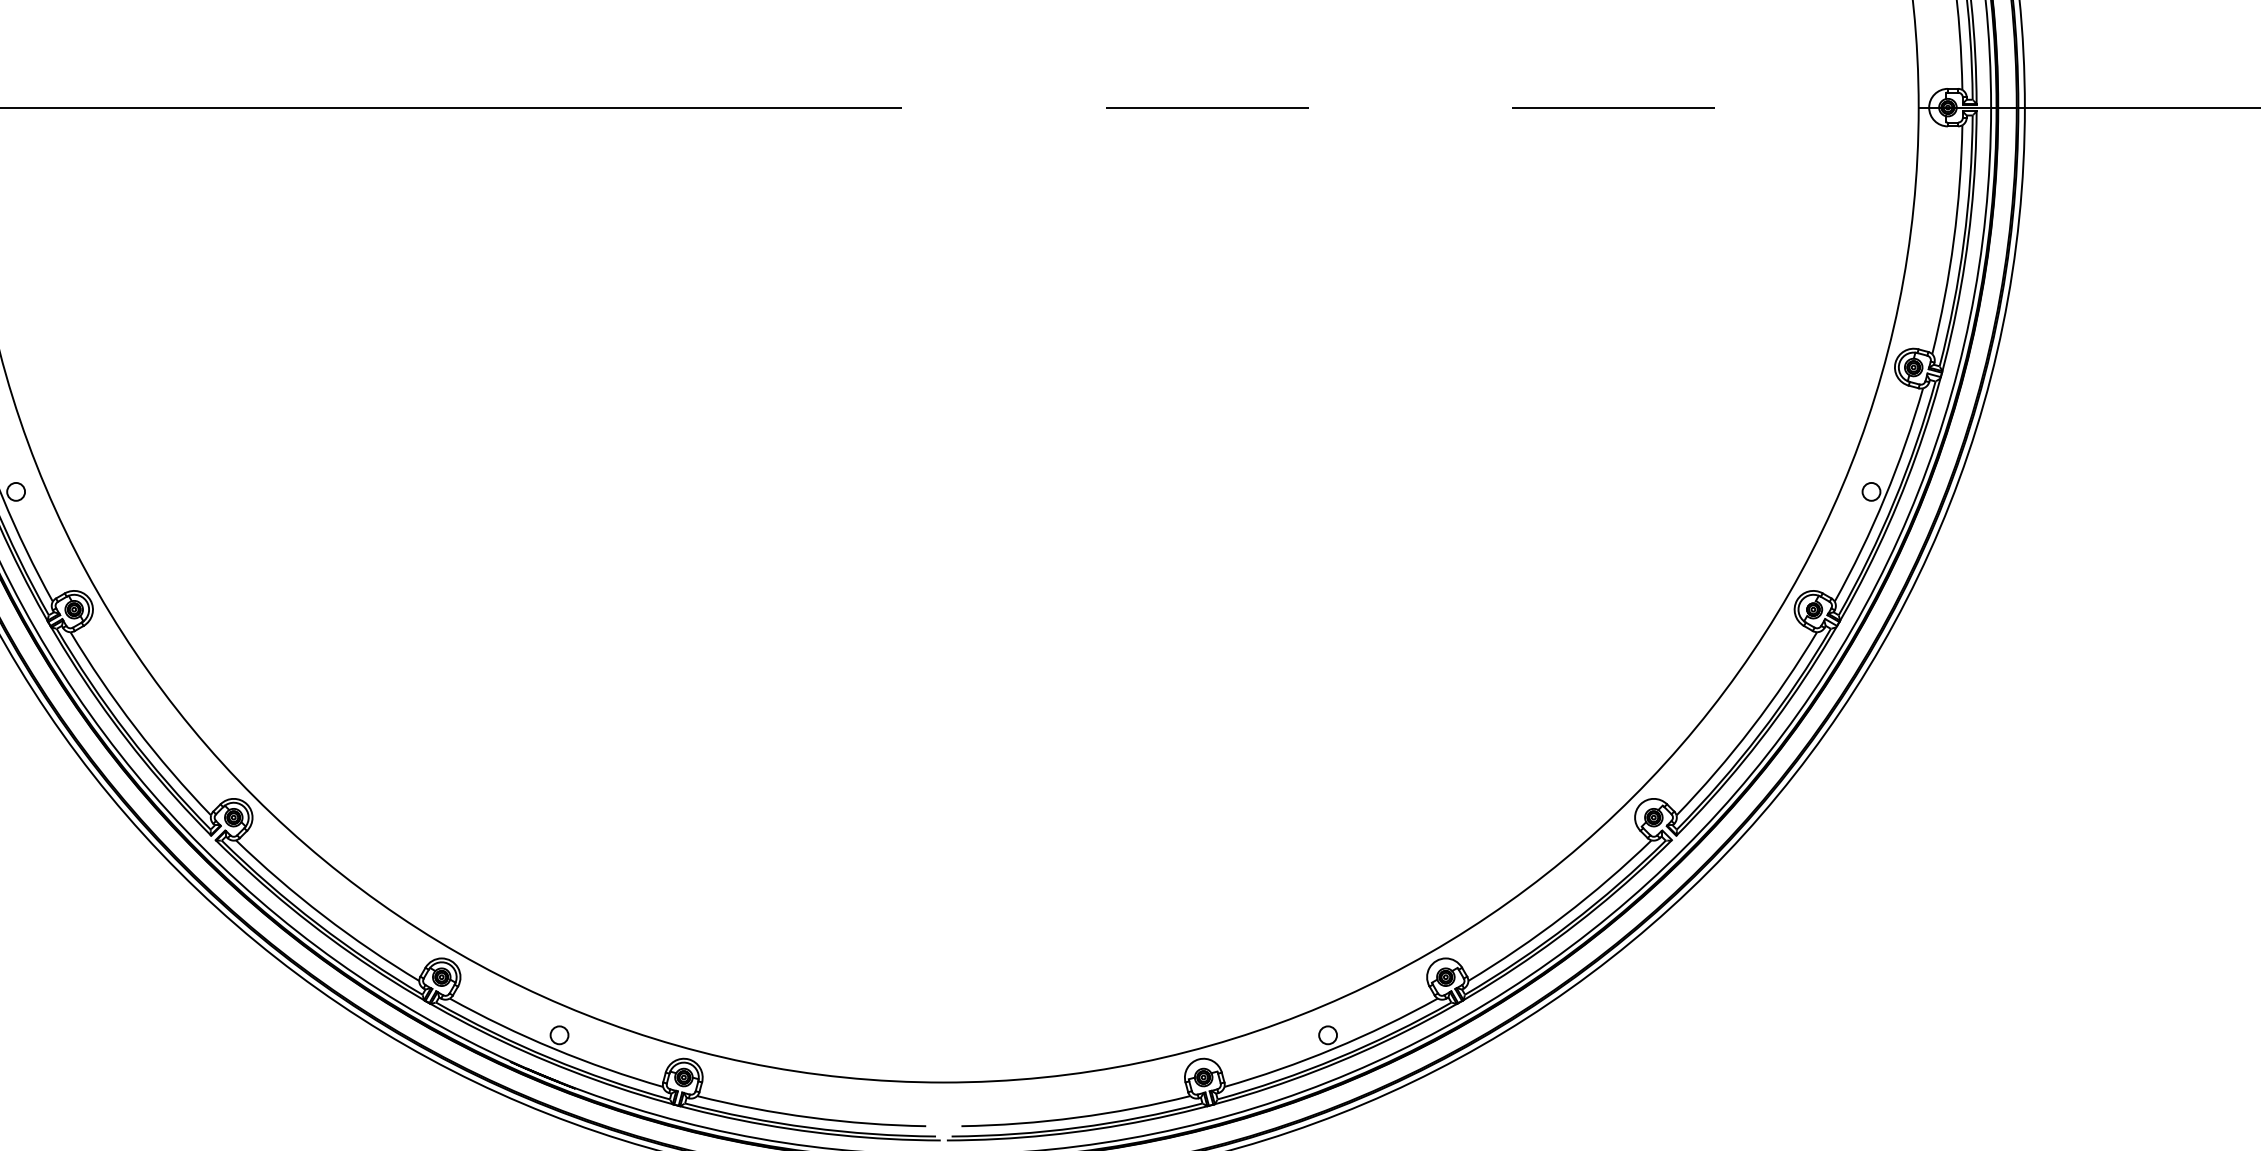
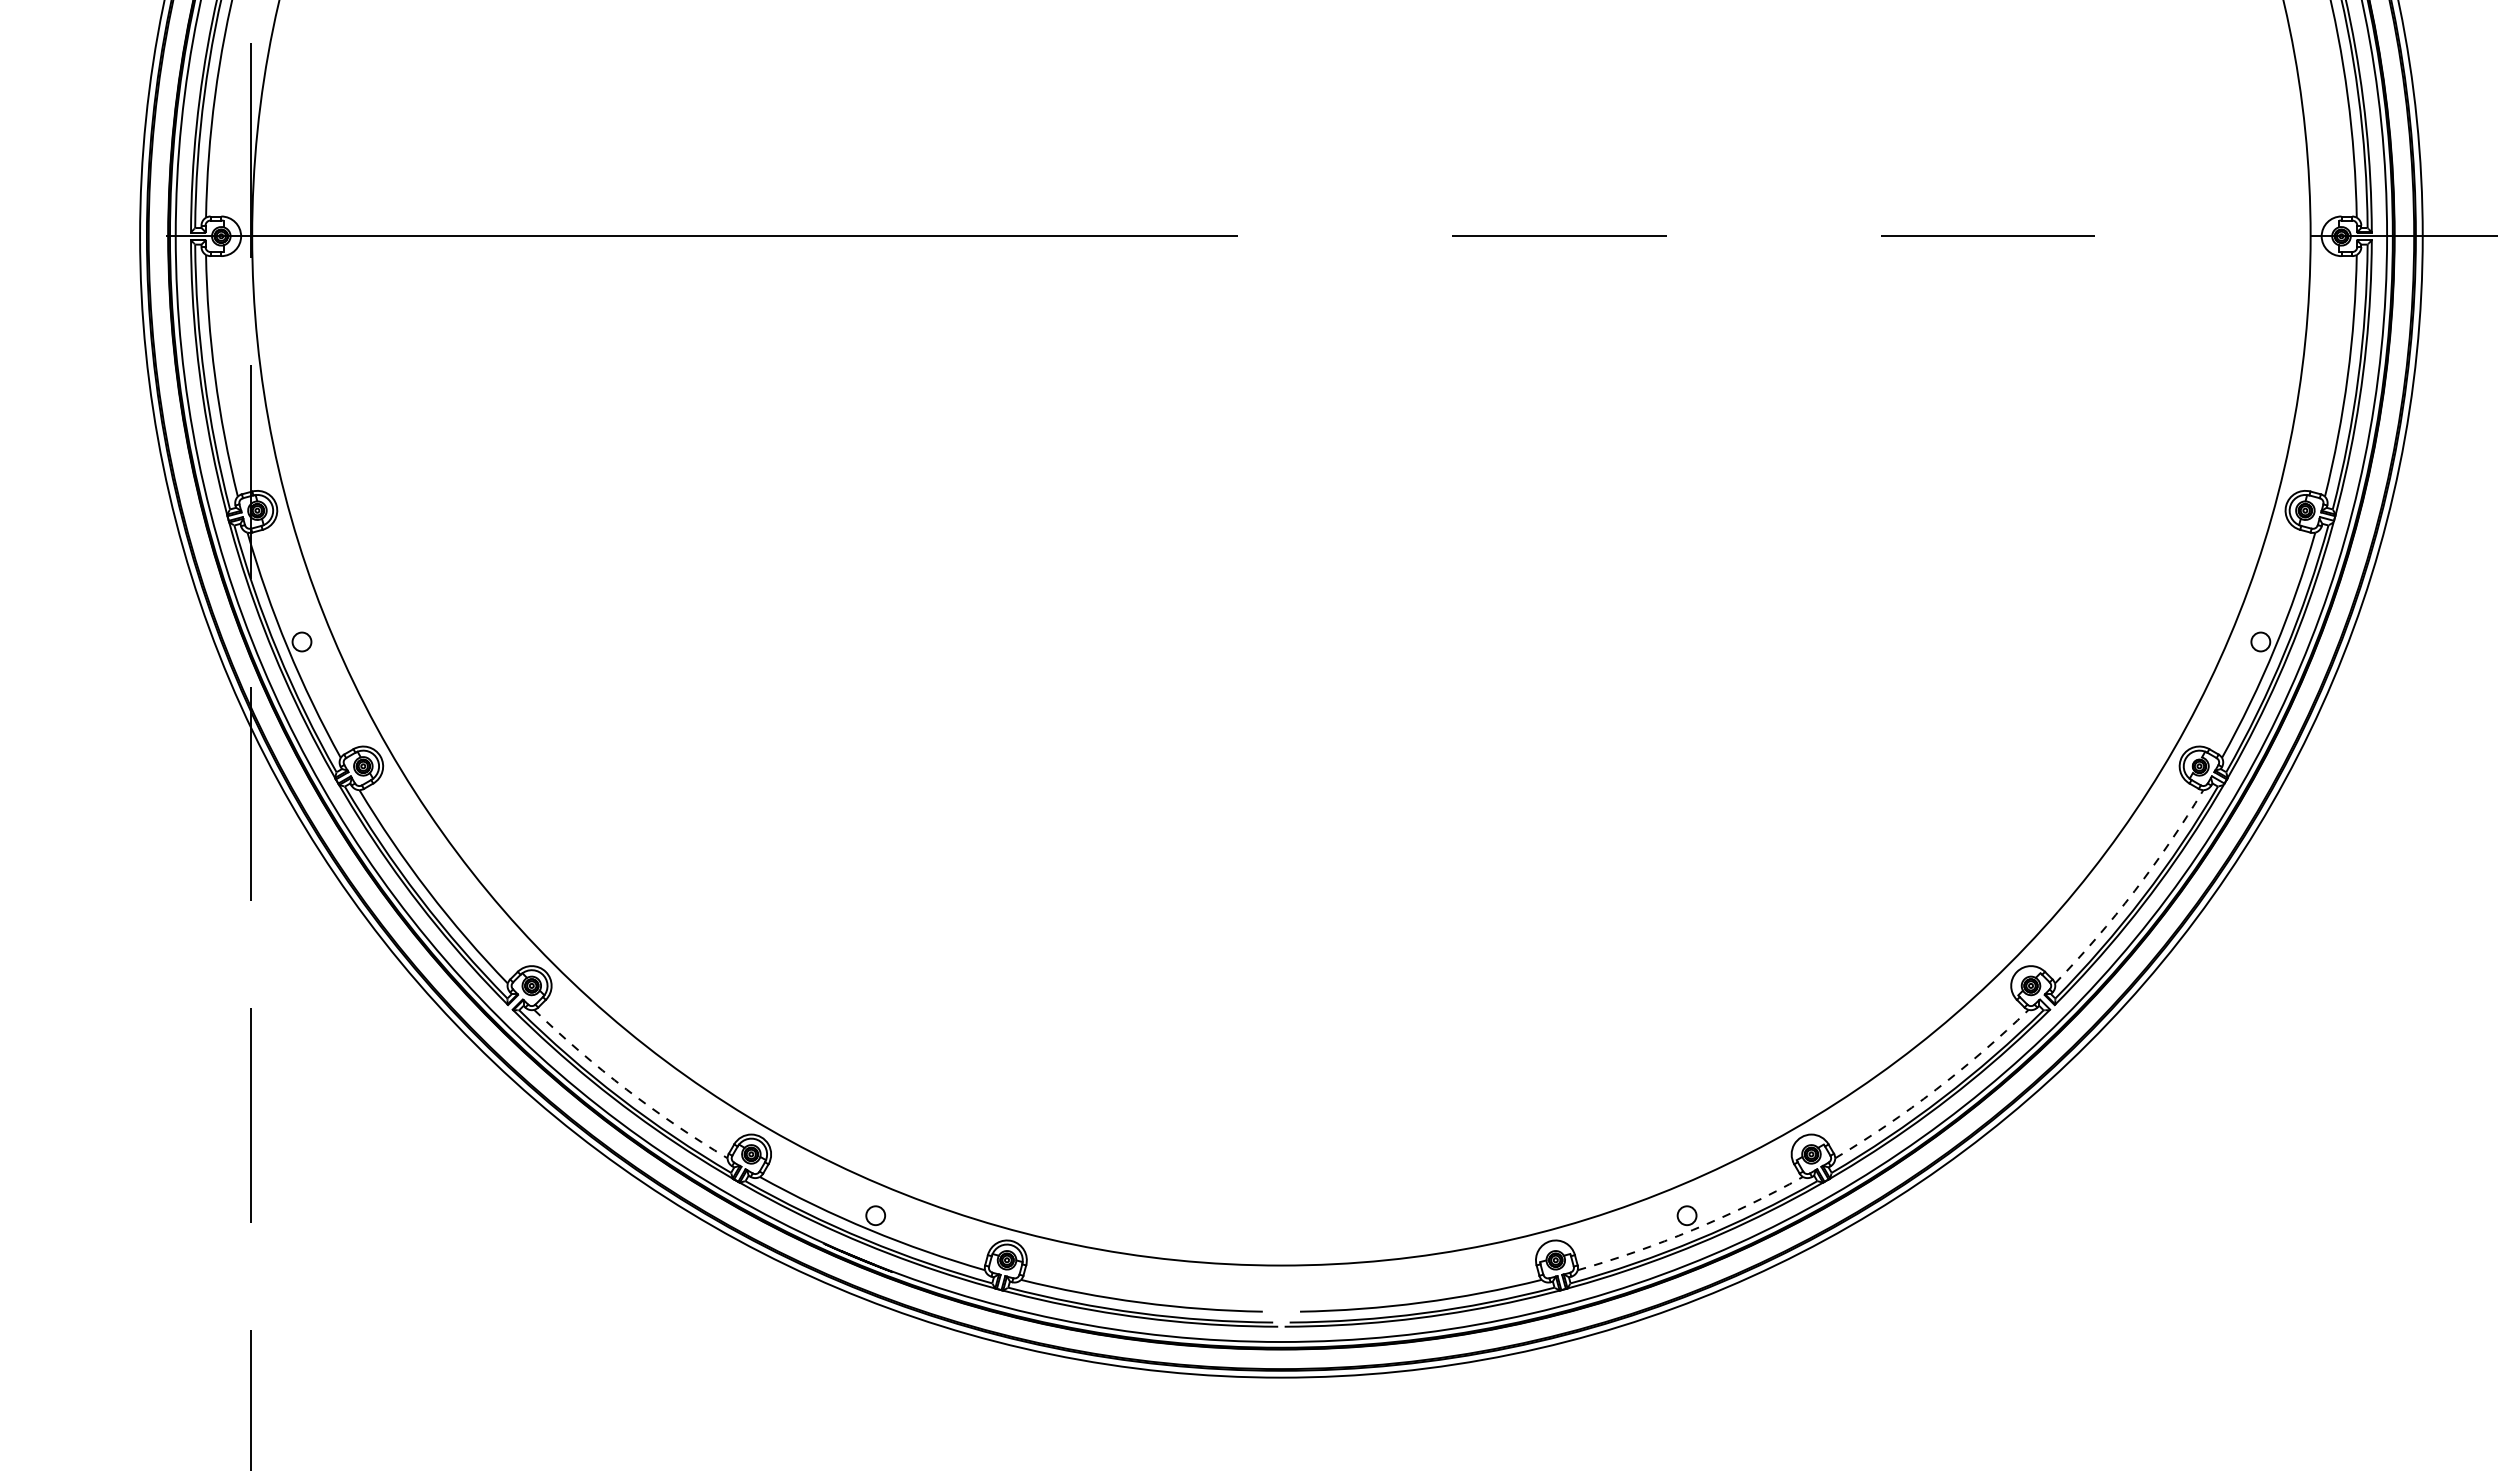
arc: (1751, 728) -> (2134, 891), solid -> dashed
arc: (323, 915) -> (626, 1089), solid -> dashed
arc: (1564, 915) -> (1936, 1089), solid -> dashed
arc: (1334, 1048) -> (1693, 1229), solid -> dashed

